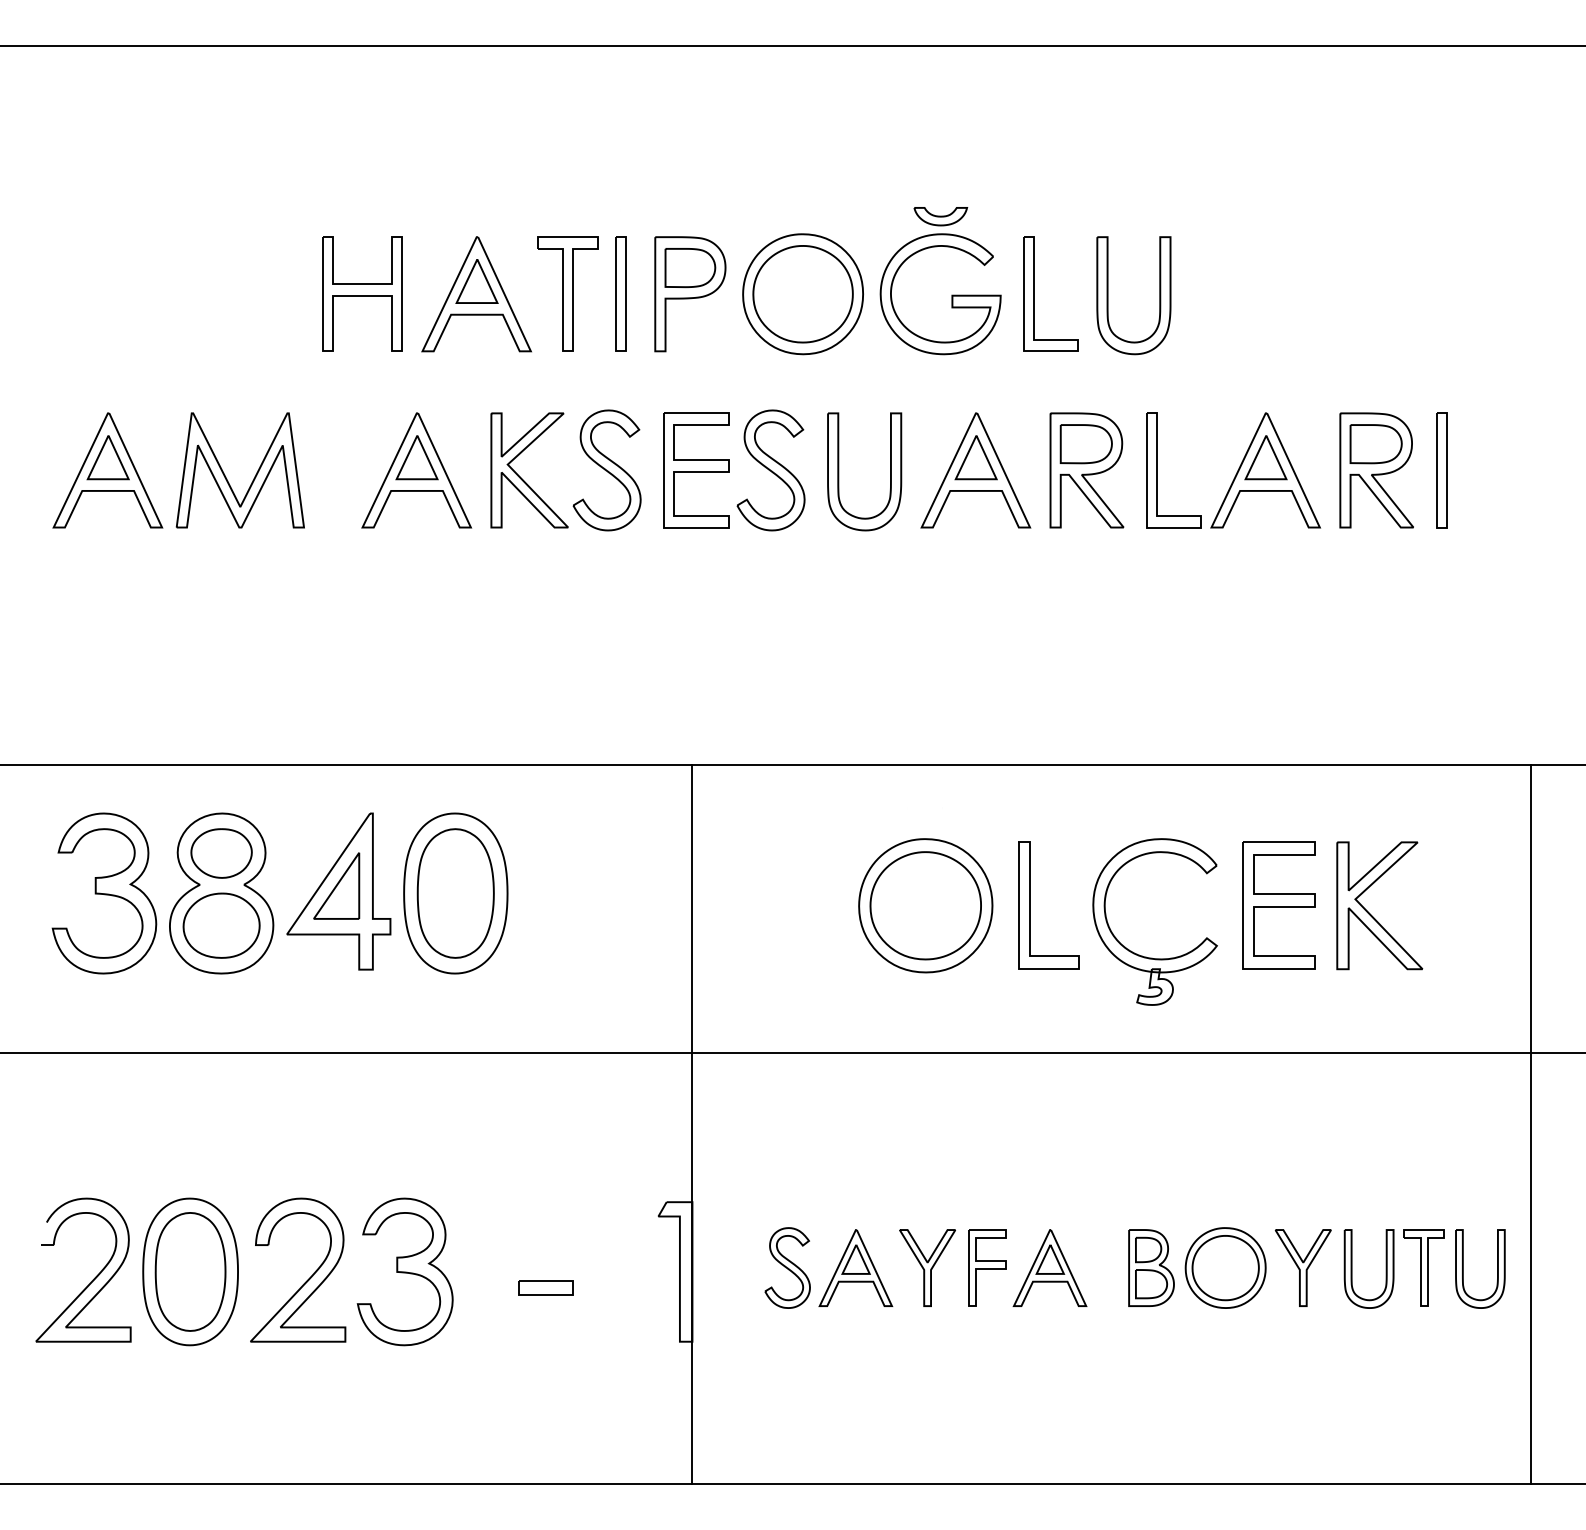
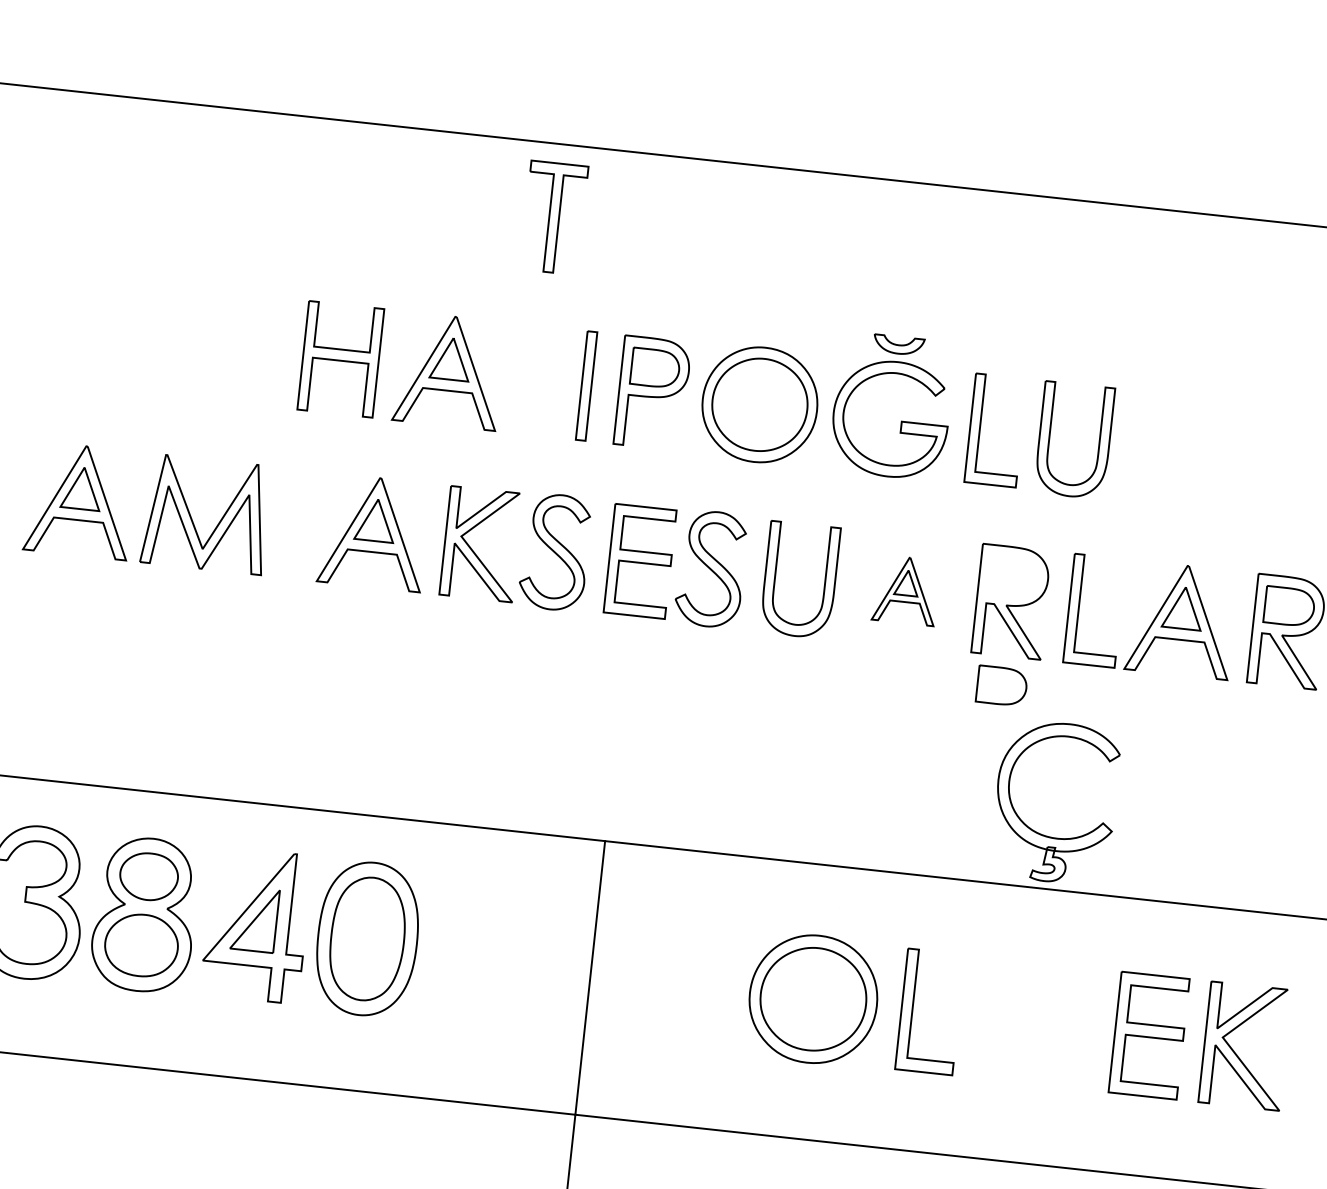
part: (567, 293) -> (553, 217), moved
part: (1085, 444) -> (1001, 686), moved
part: (975, 470) -> (905, 590), size x0.6
part: (1146, 956) -> (1043, 834), moved

